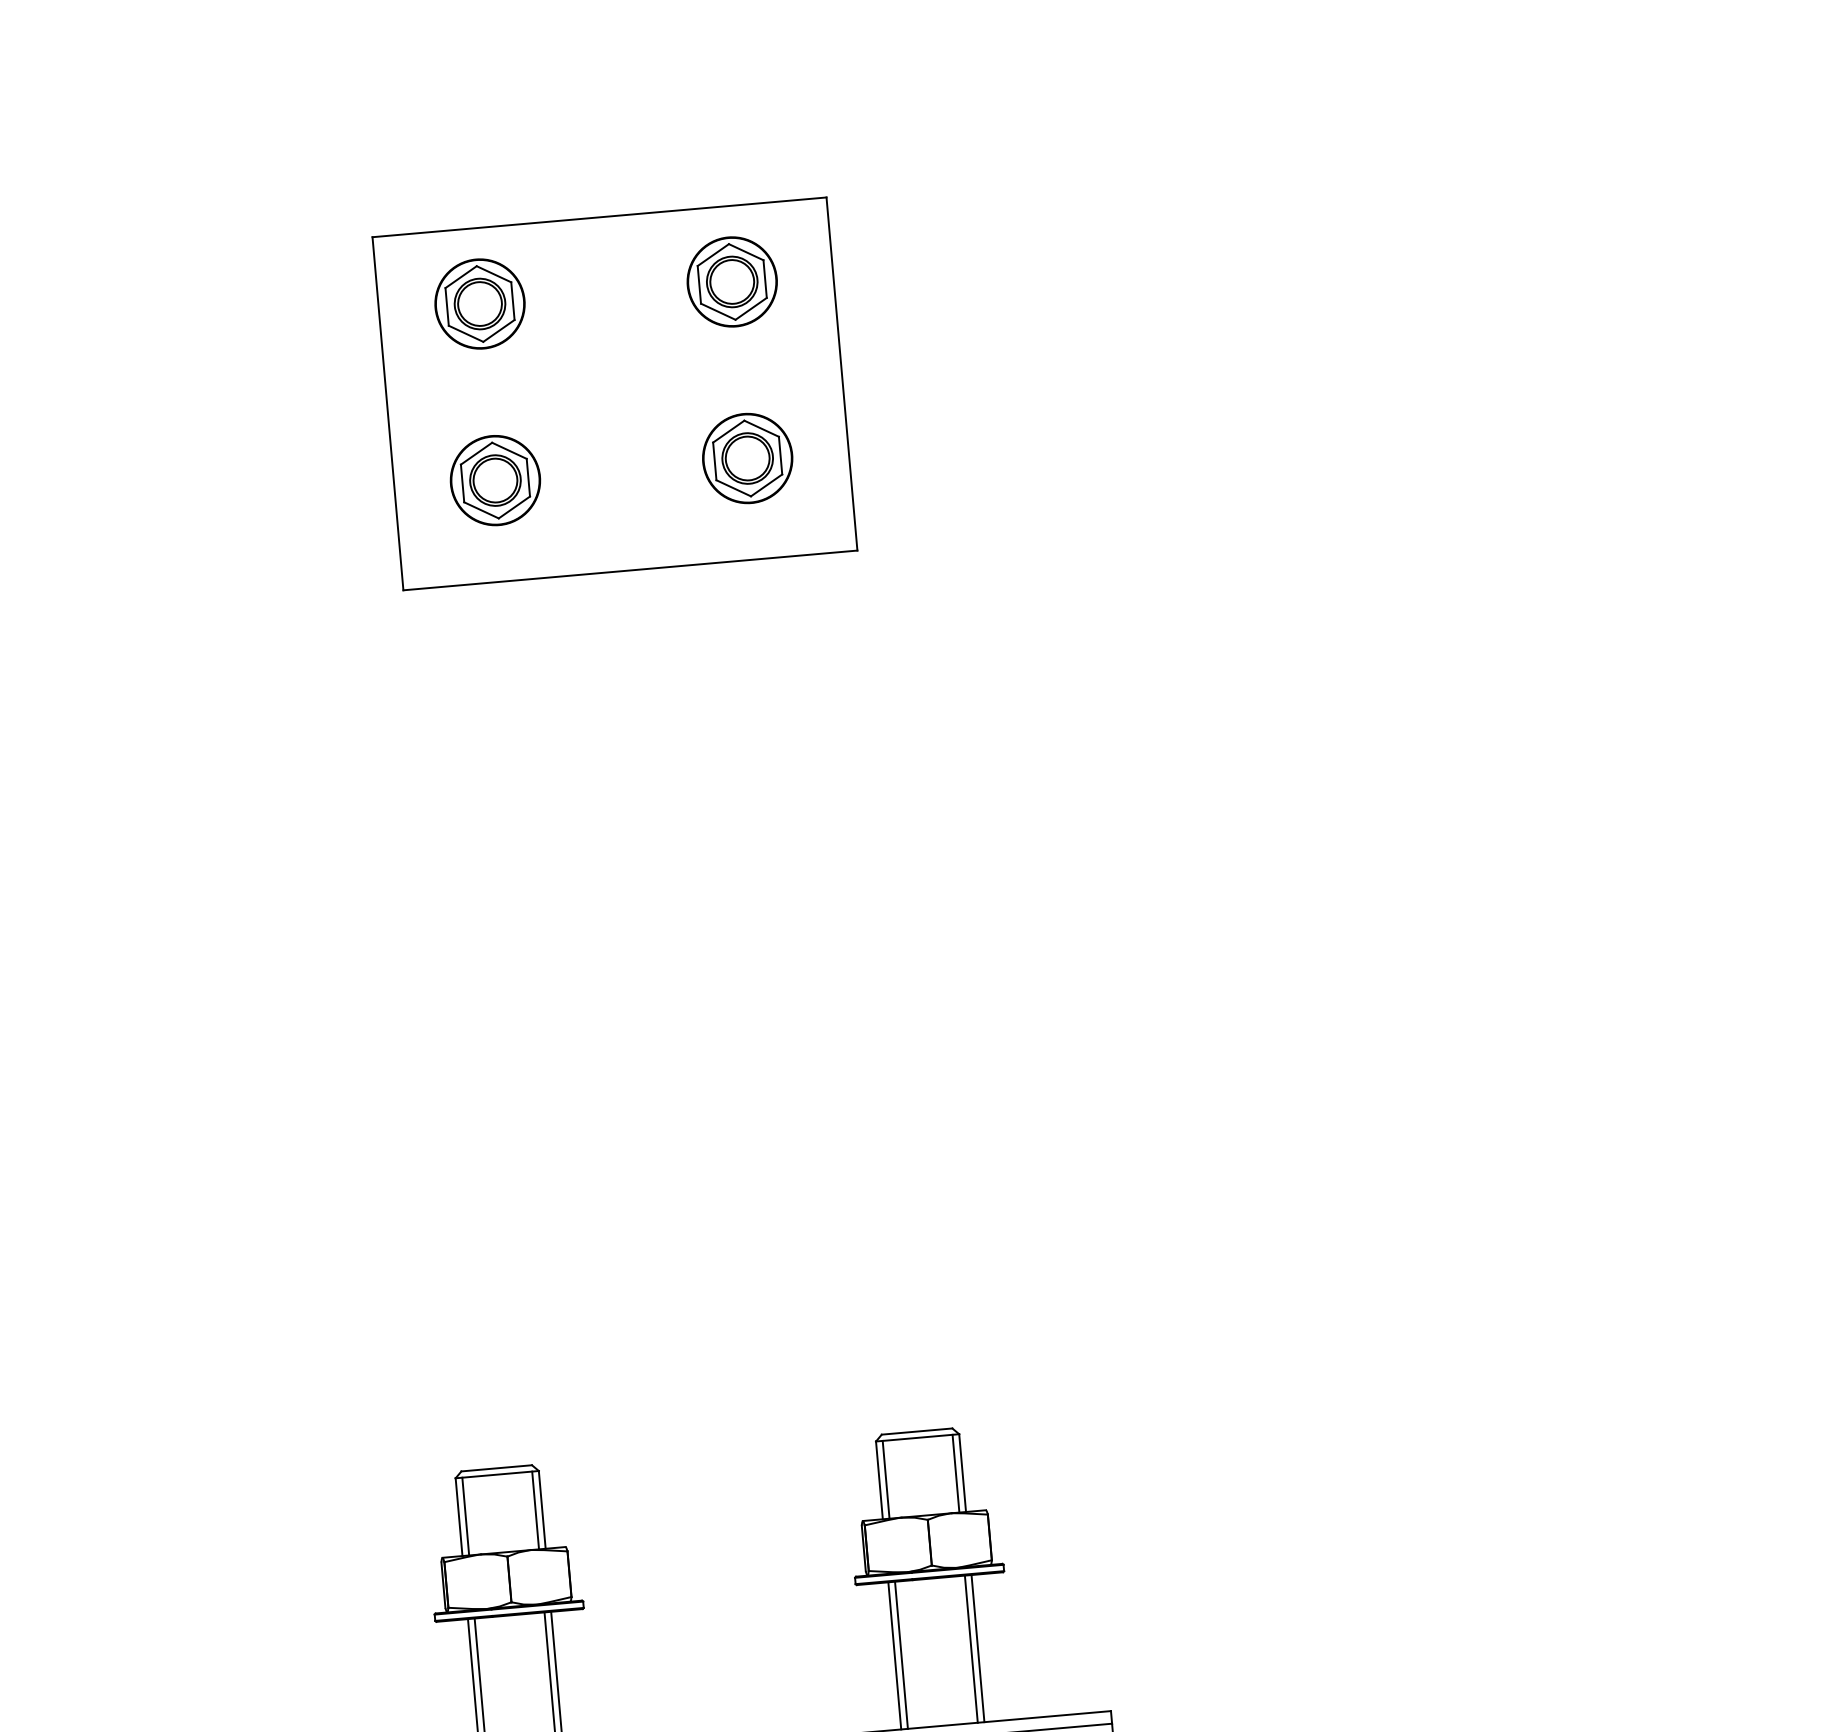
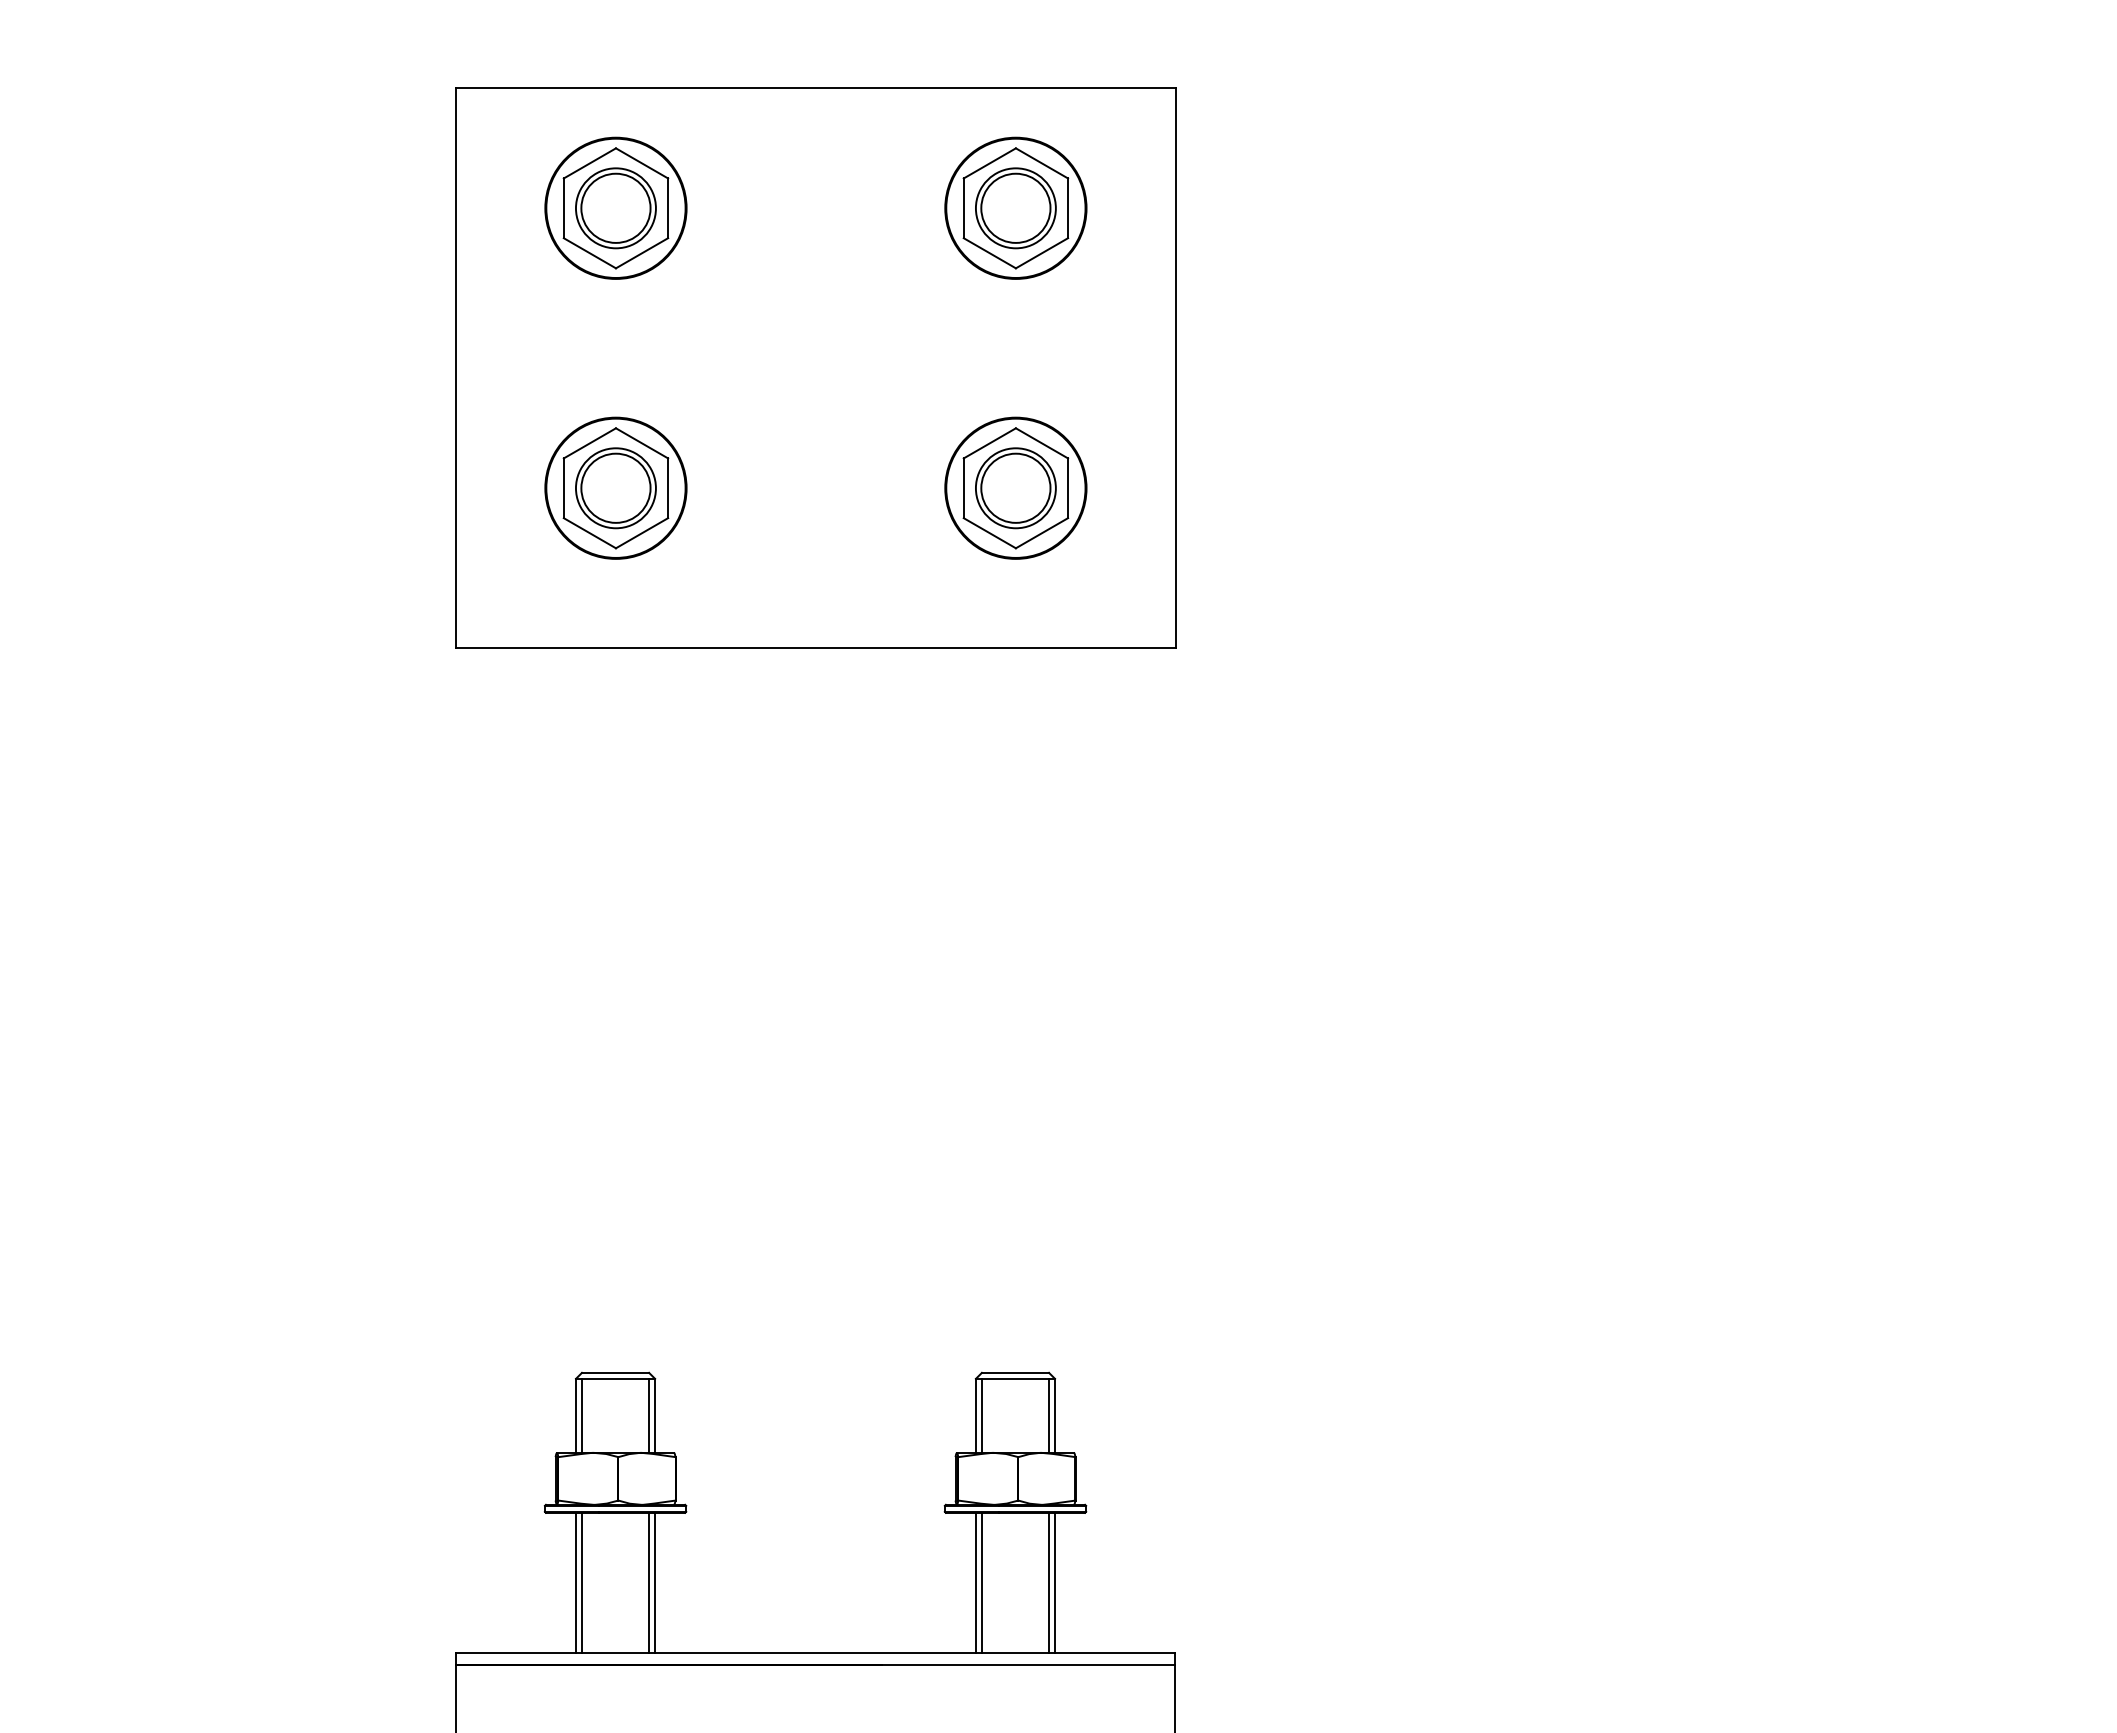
part: (614, 393) -> (815, 367), size x1.67

